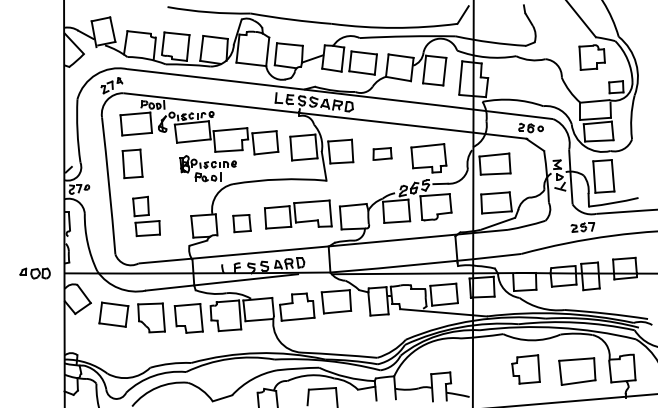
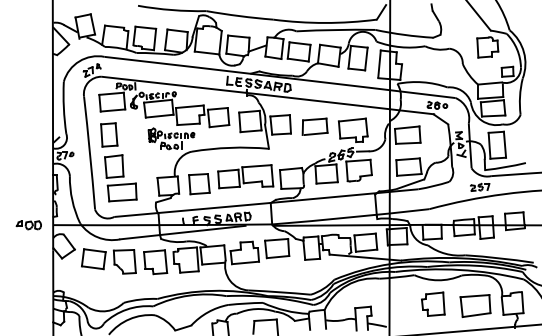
part: (382, 153) -> (315, 126), size x1.67
part: (146, 216) -> (120, 178), size x1.43
part: (241, 223) -> (198, 184), size x1.43

